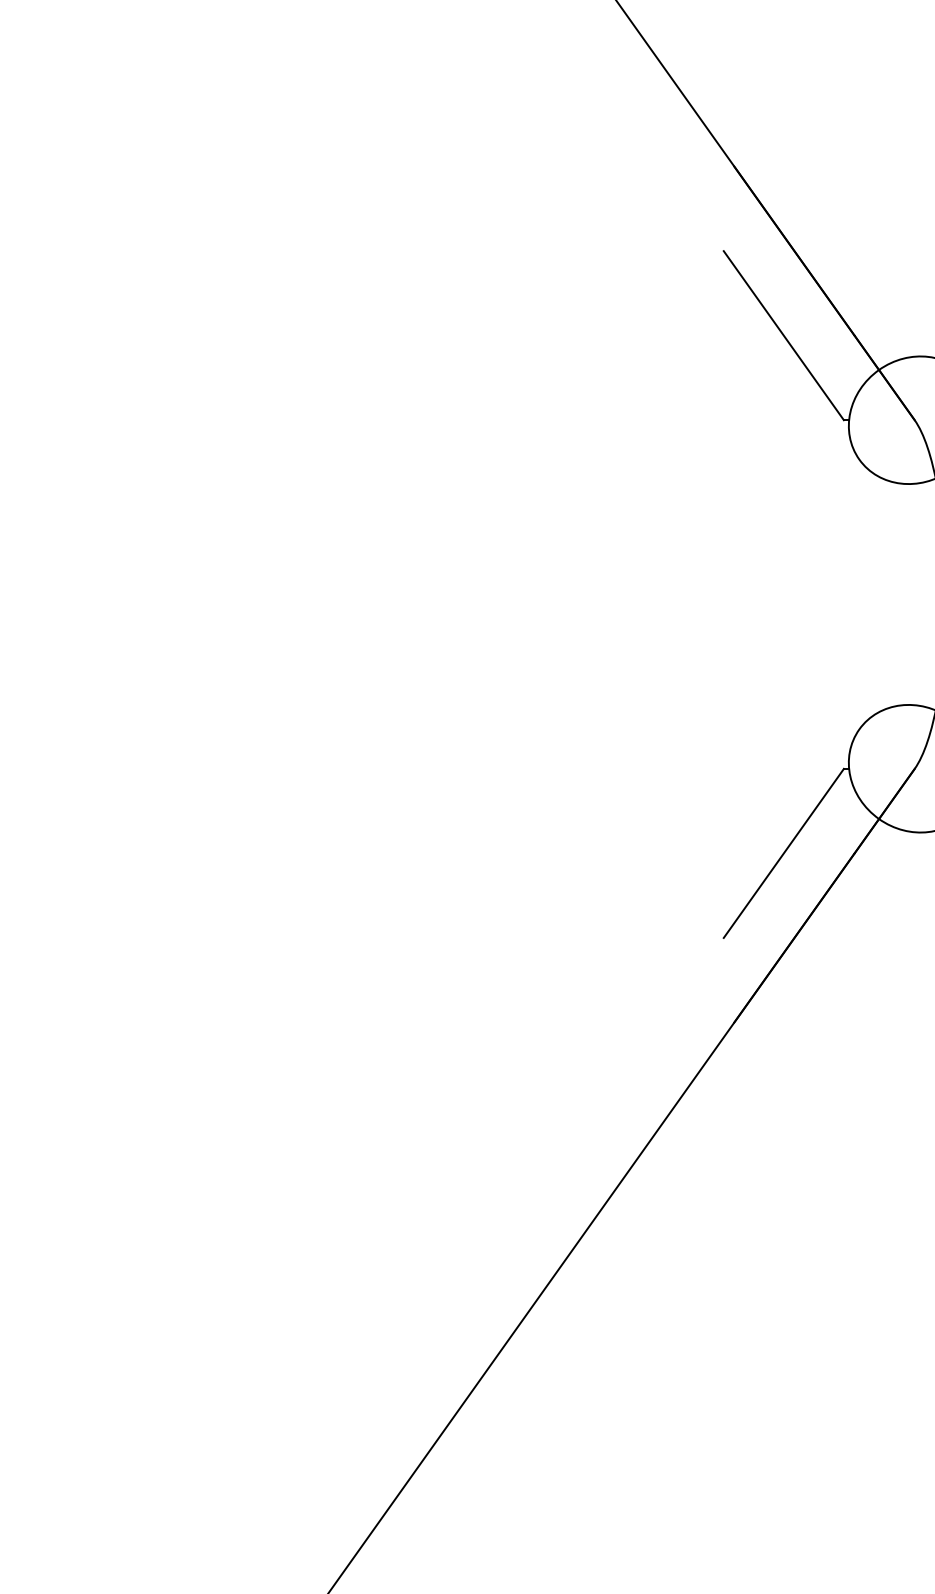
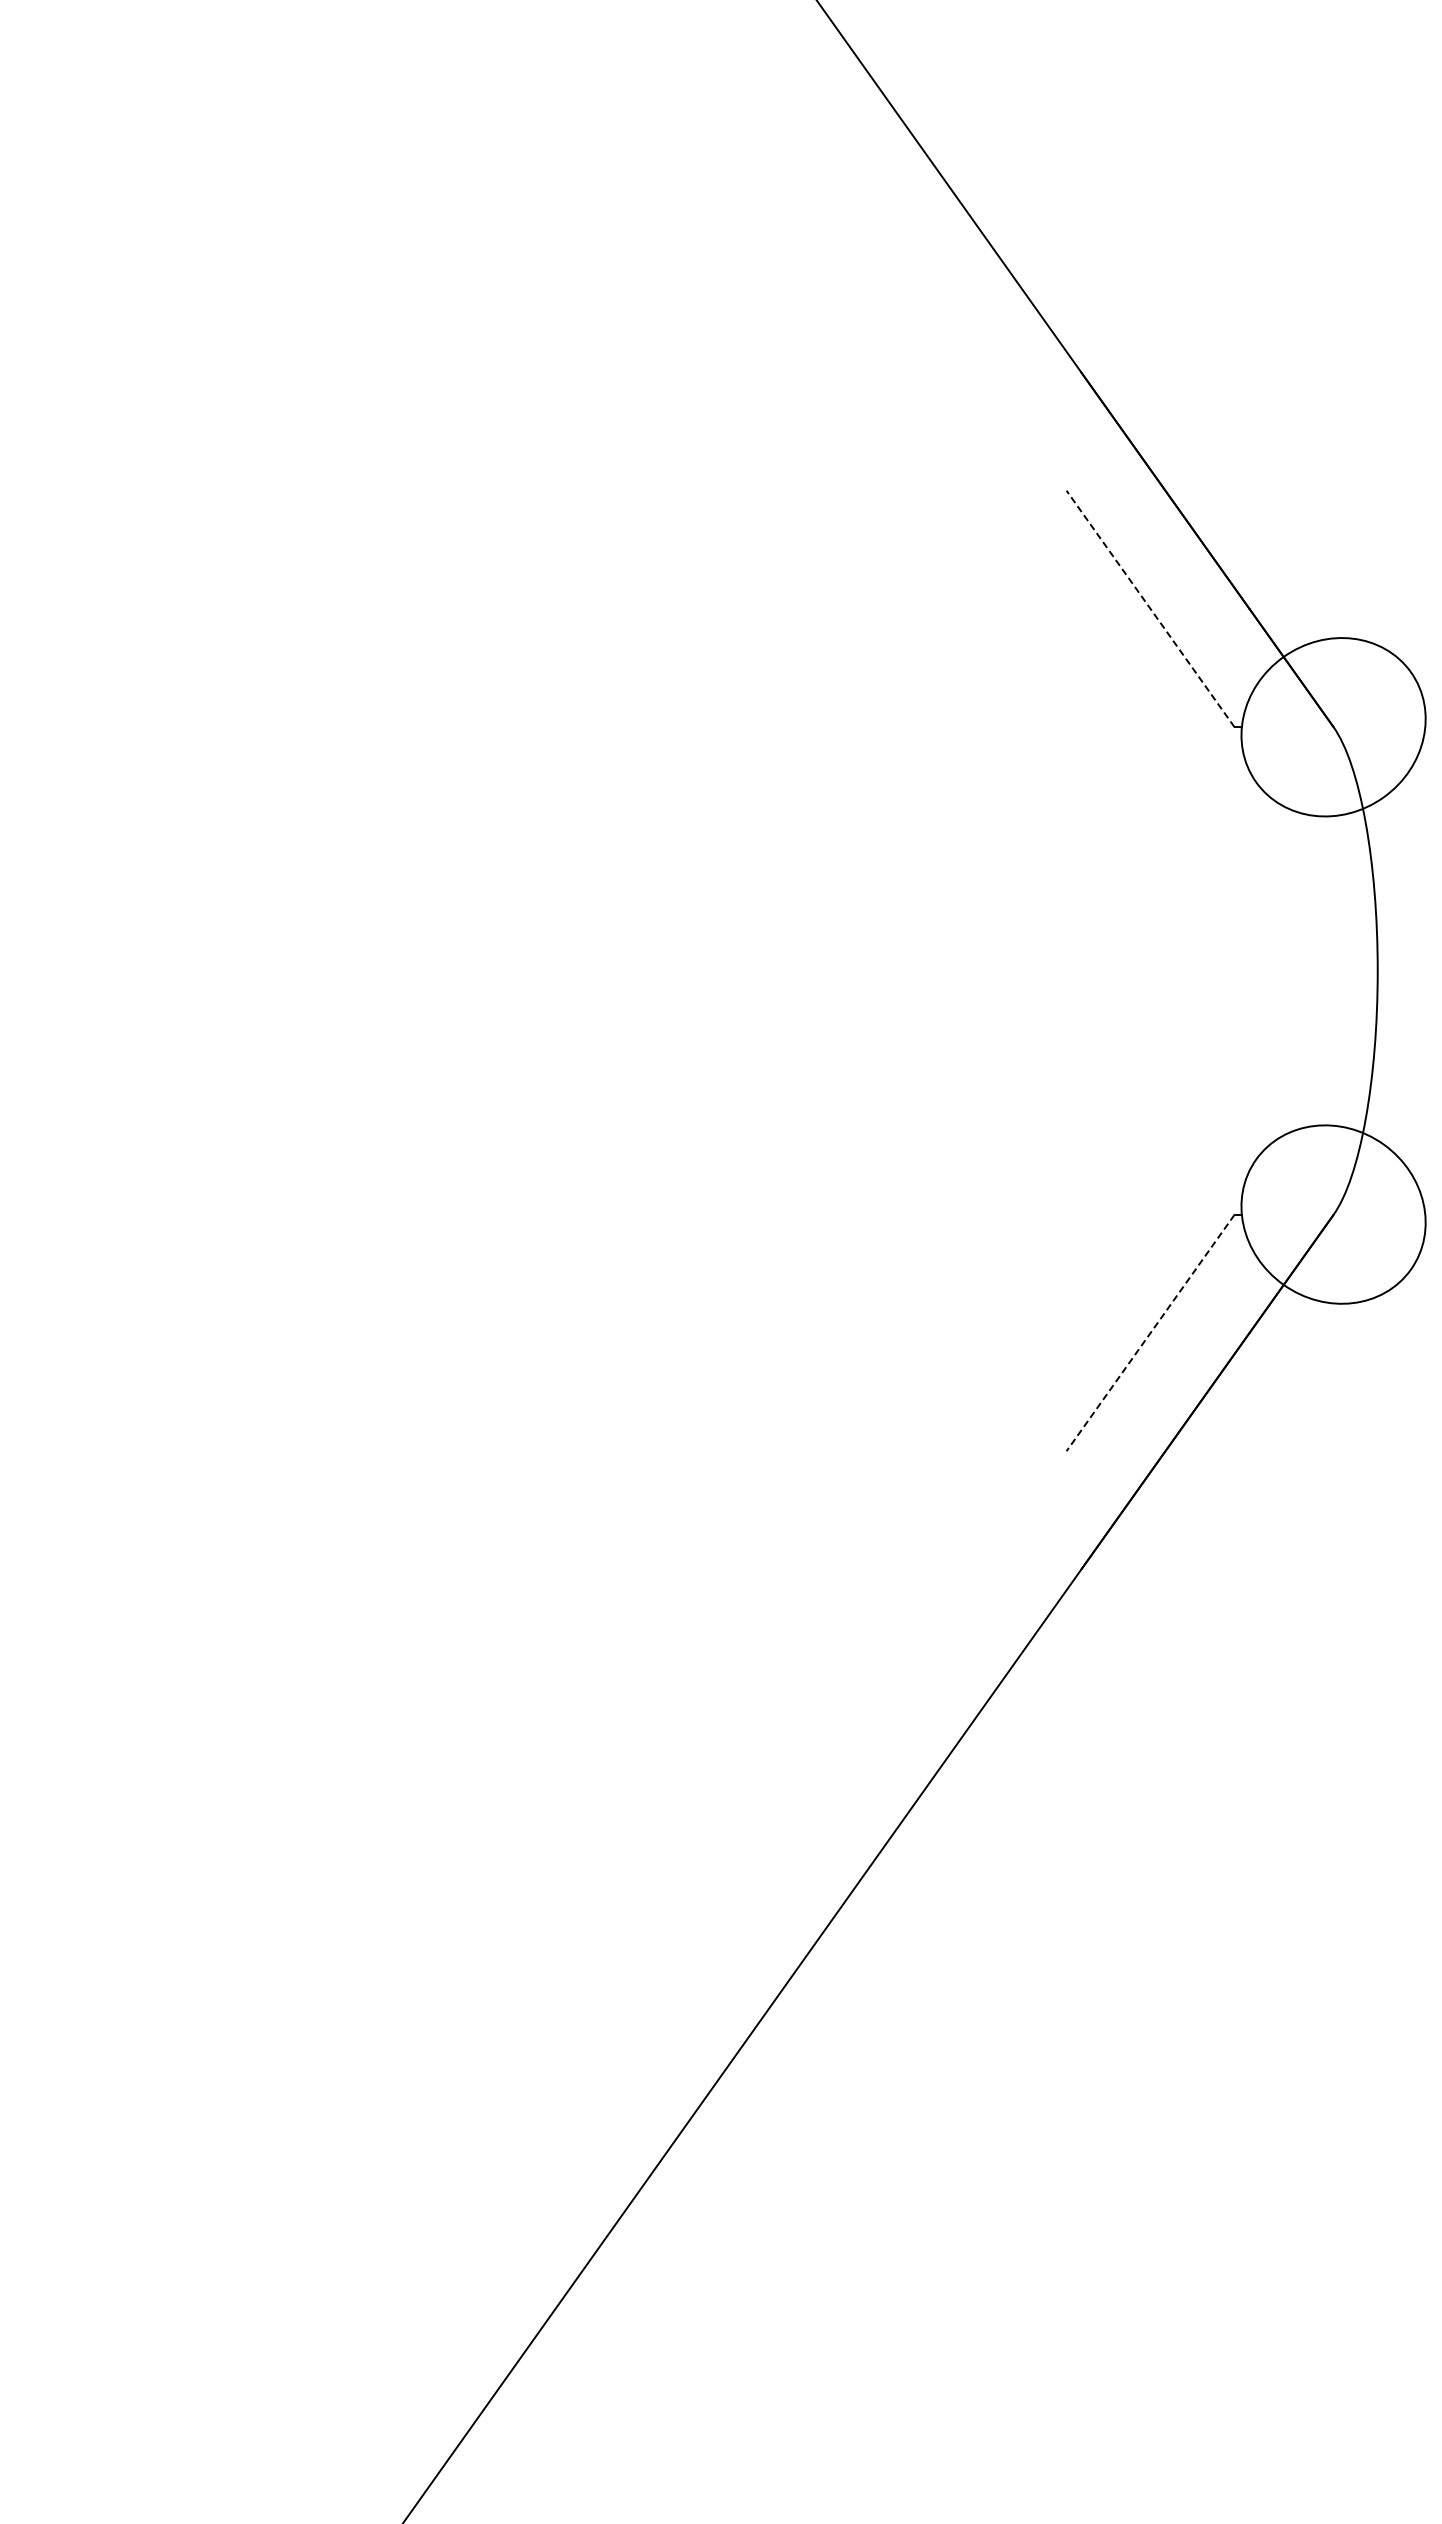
line: (783, 335) -> (1150, 608), solid -> dashed
line: (783, 853) -> (1150, 1333), solid -> dashed

